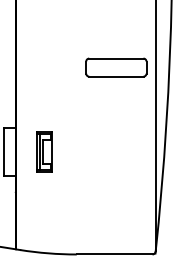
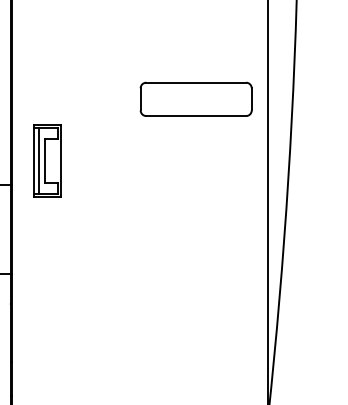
part: (116, 67) -> (196, 99), moved
part: (44, 151) -> (47, 159), moved

